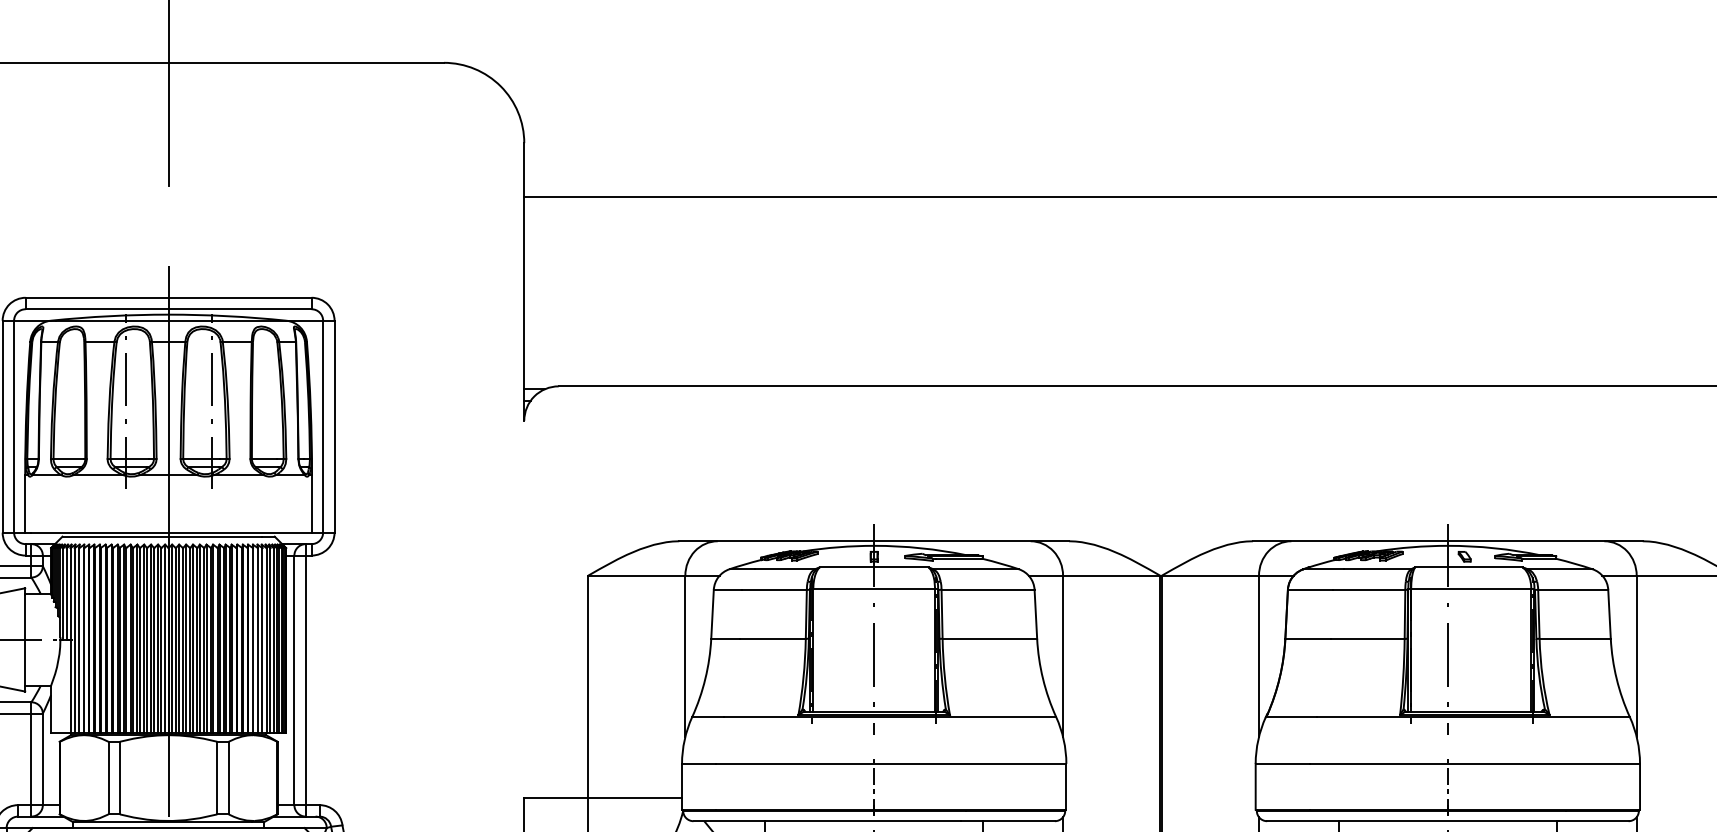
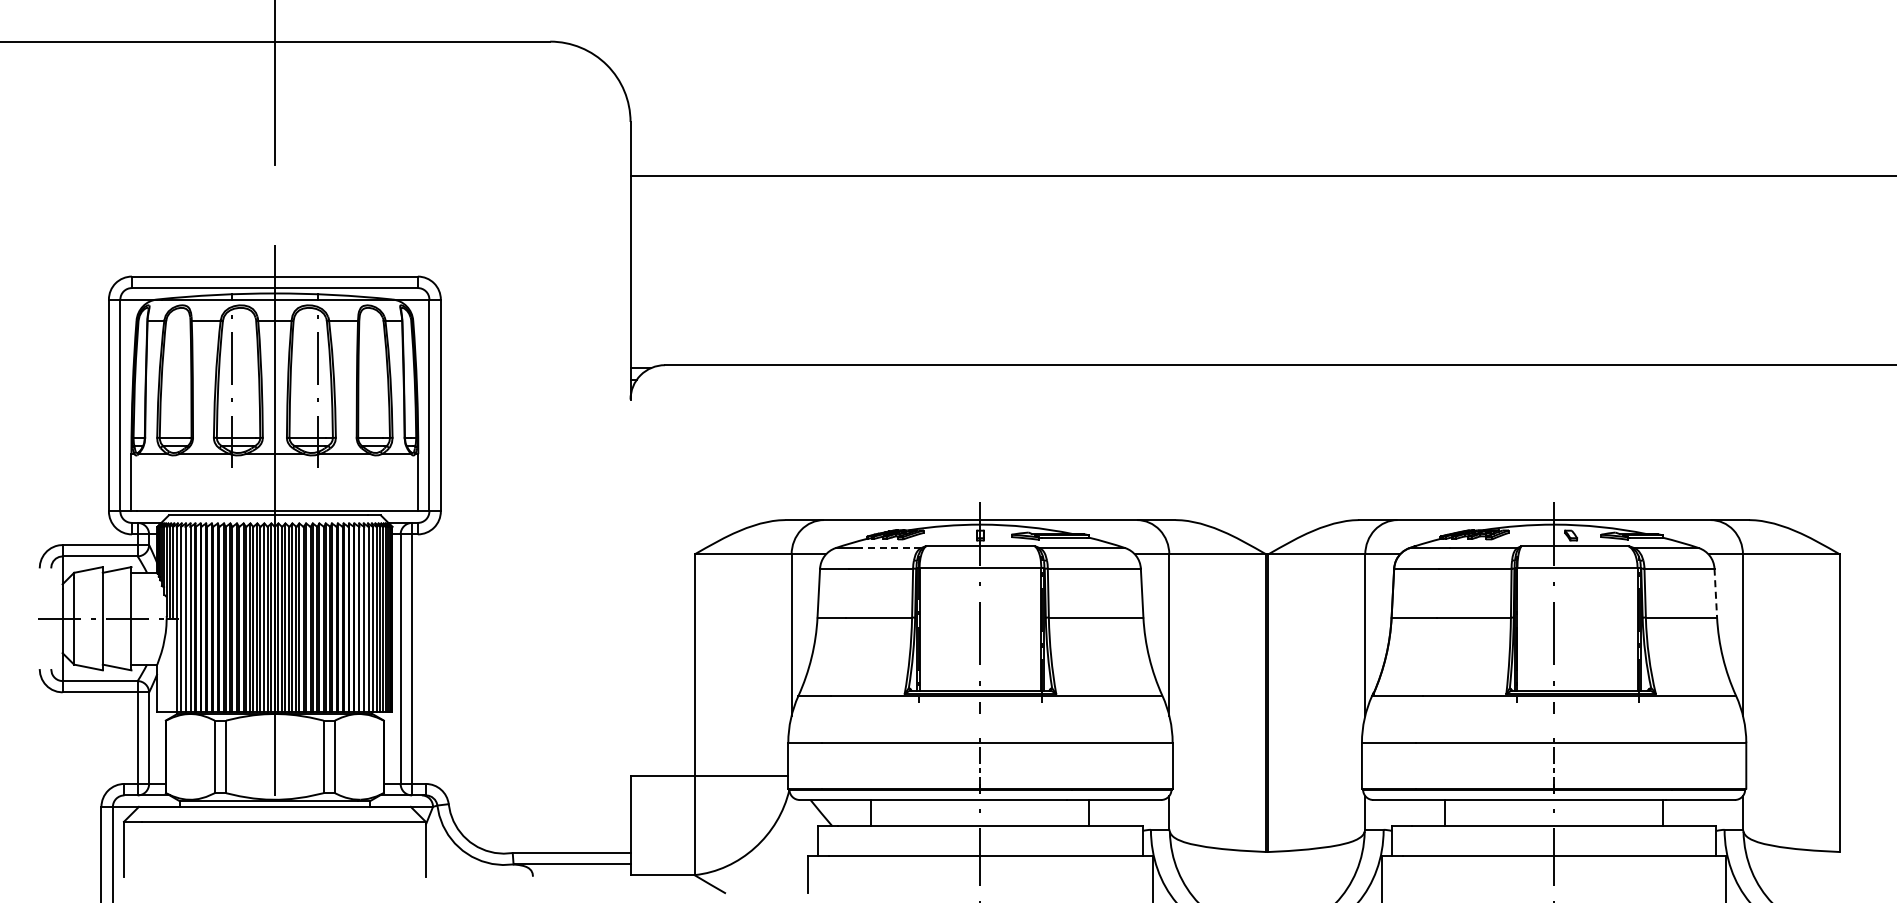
line: (785, 569) -> (891, 548), solid -> dashed
line: (1609, 614) -> (1715, 593), solid -> dashed

